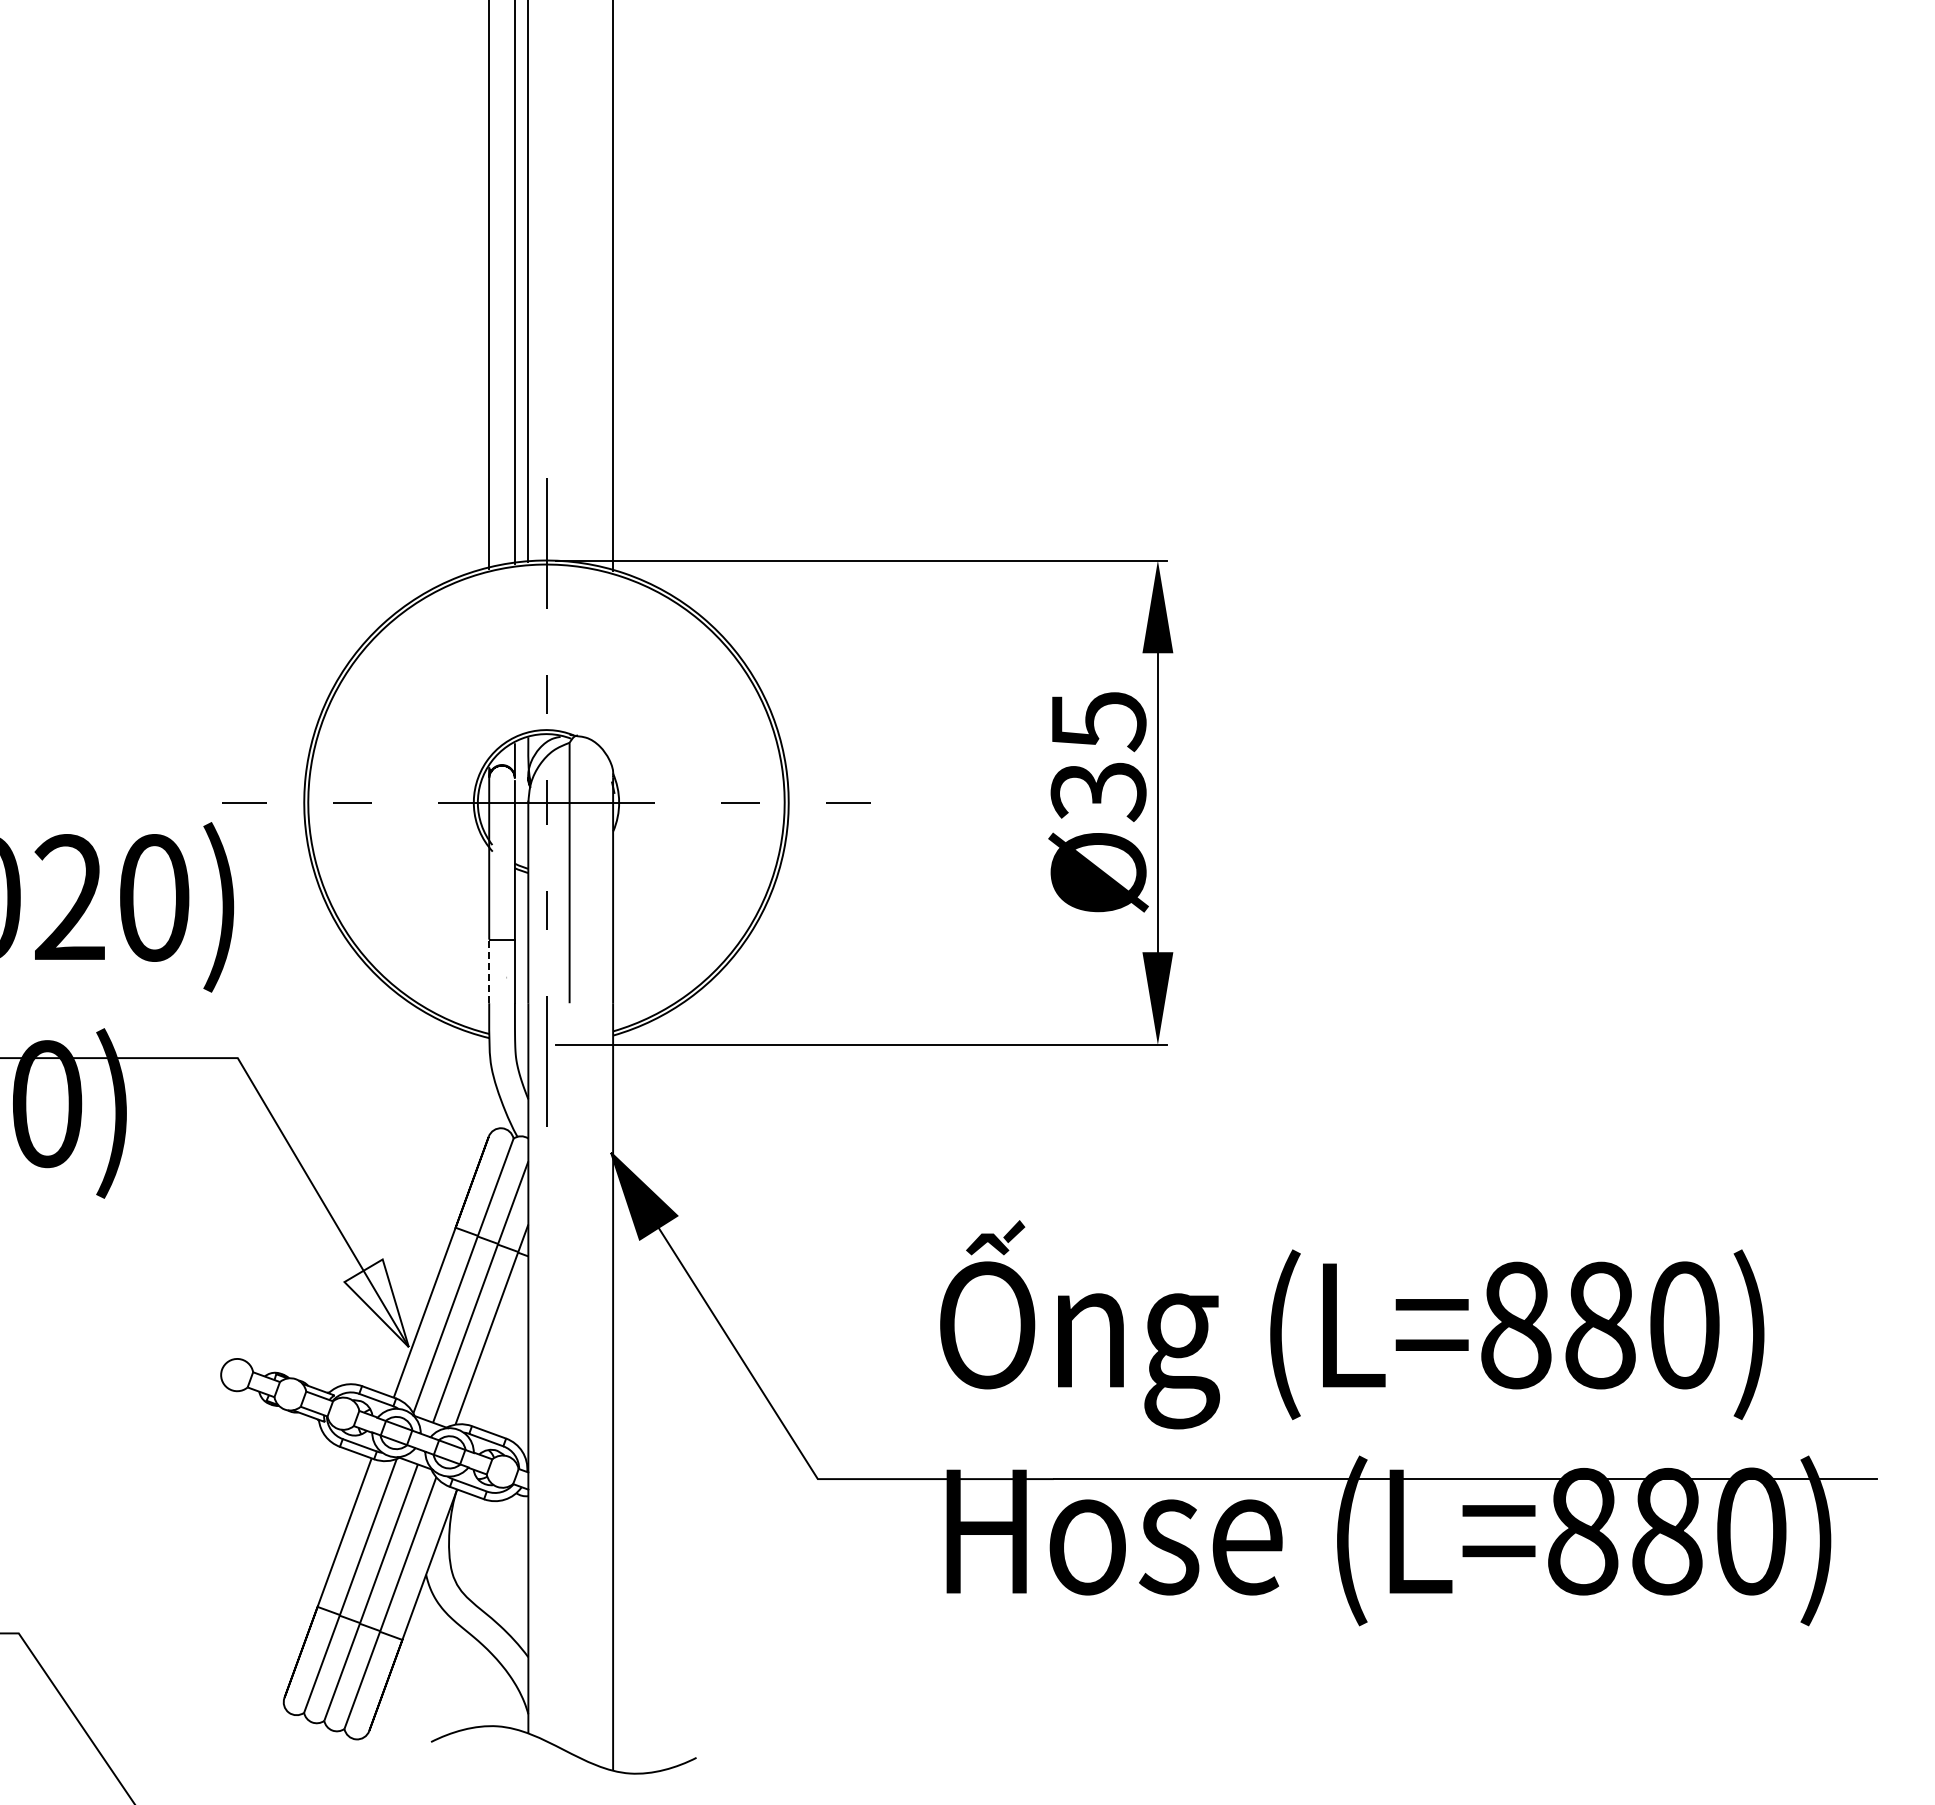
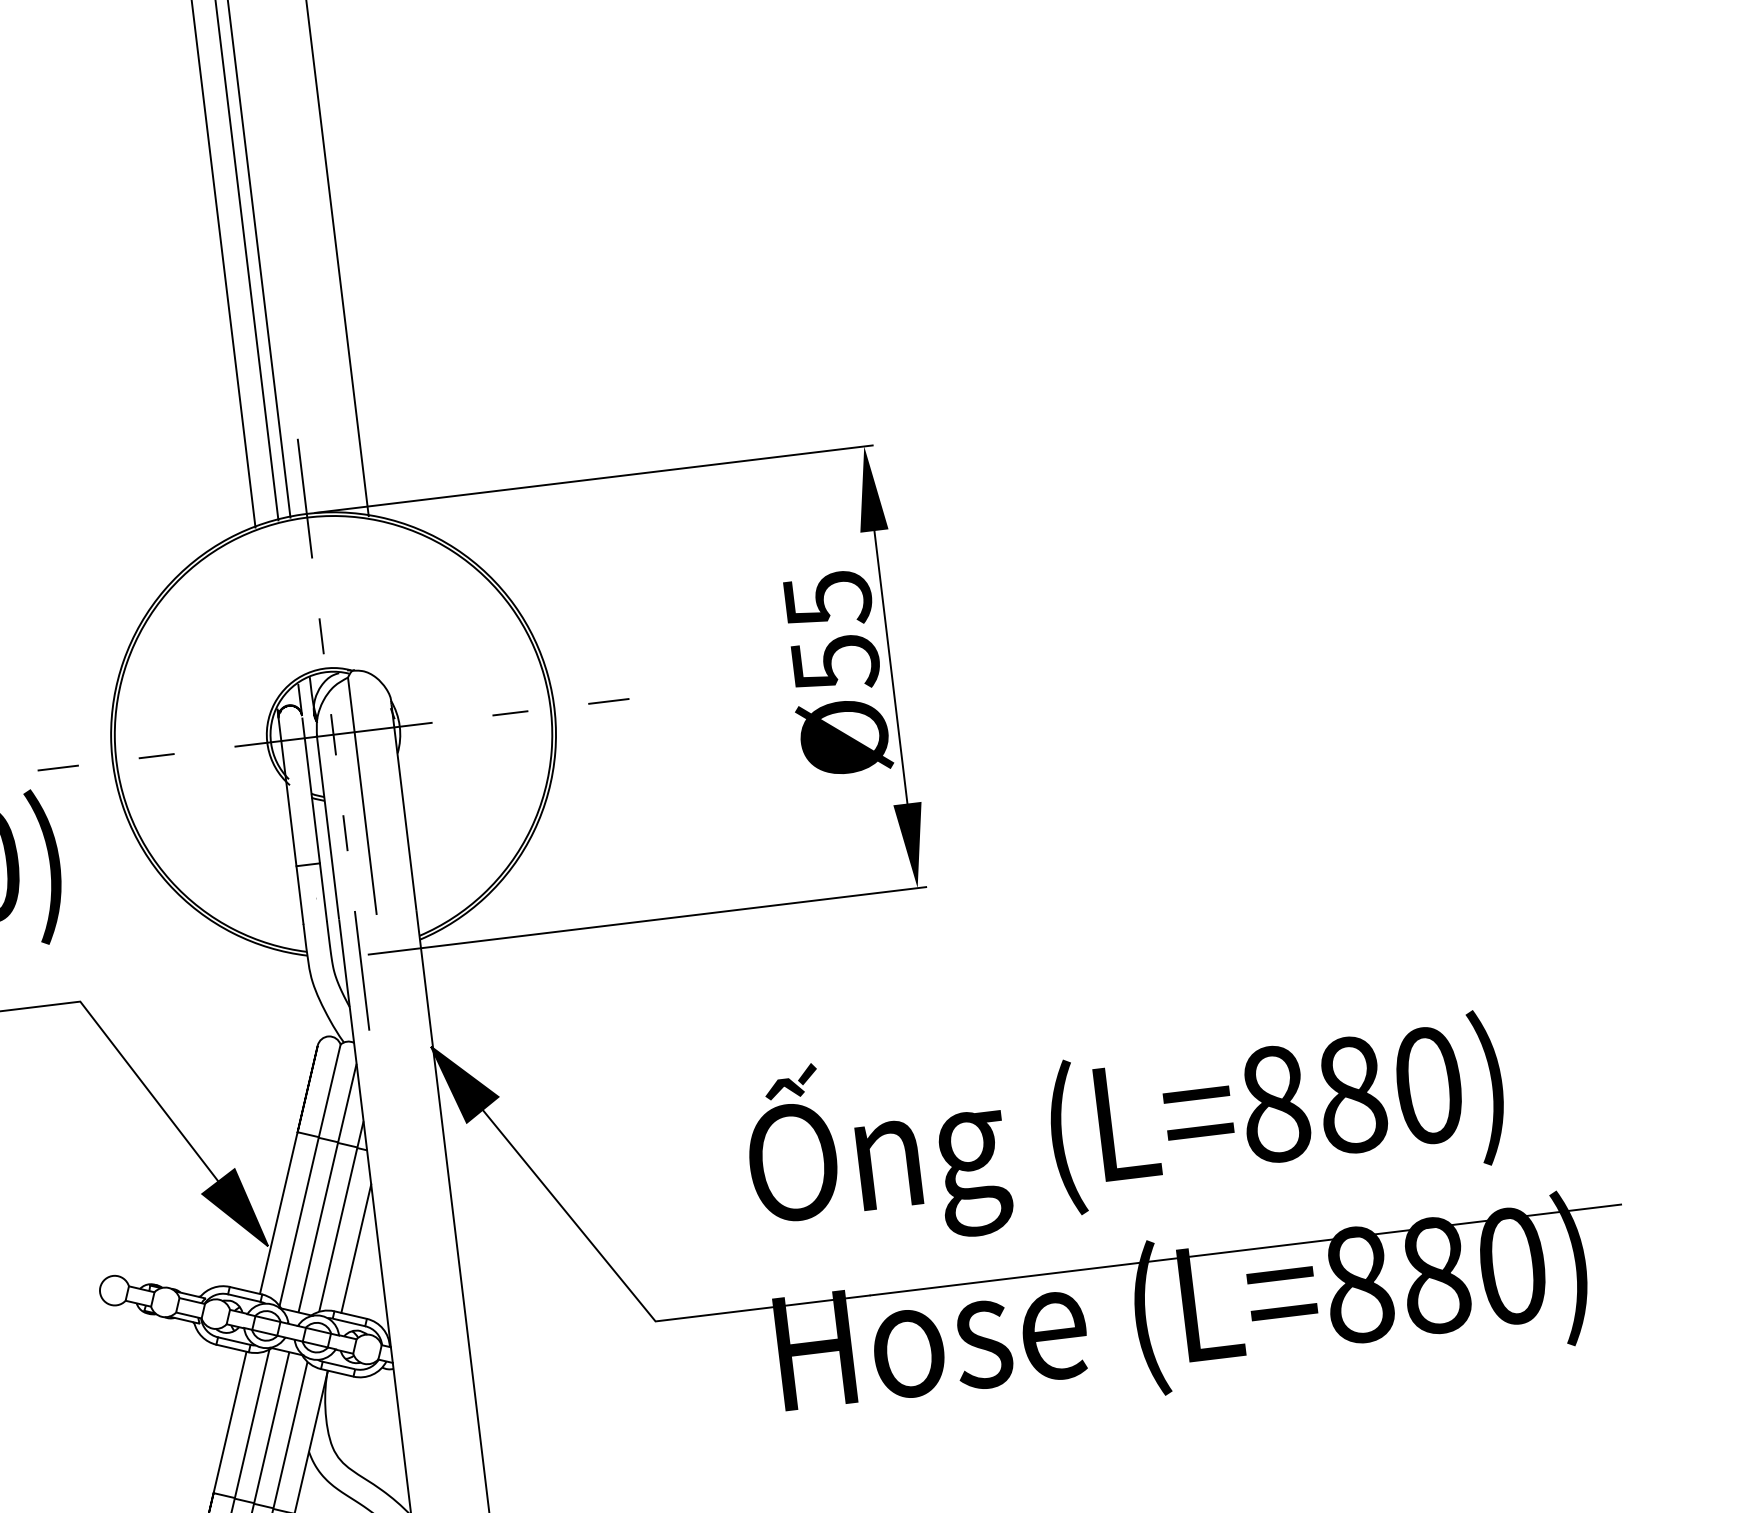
text: (1098, 792) -> (835, 664), Ø35 -> Ø55
line: (489, 971) -> (300, 894), dashed -> solid
fill: (376, 1303) -> (233, 1210), added
line: (503, 1360) -> (355, 1247), added

